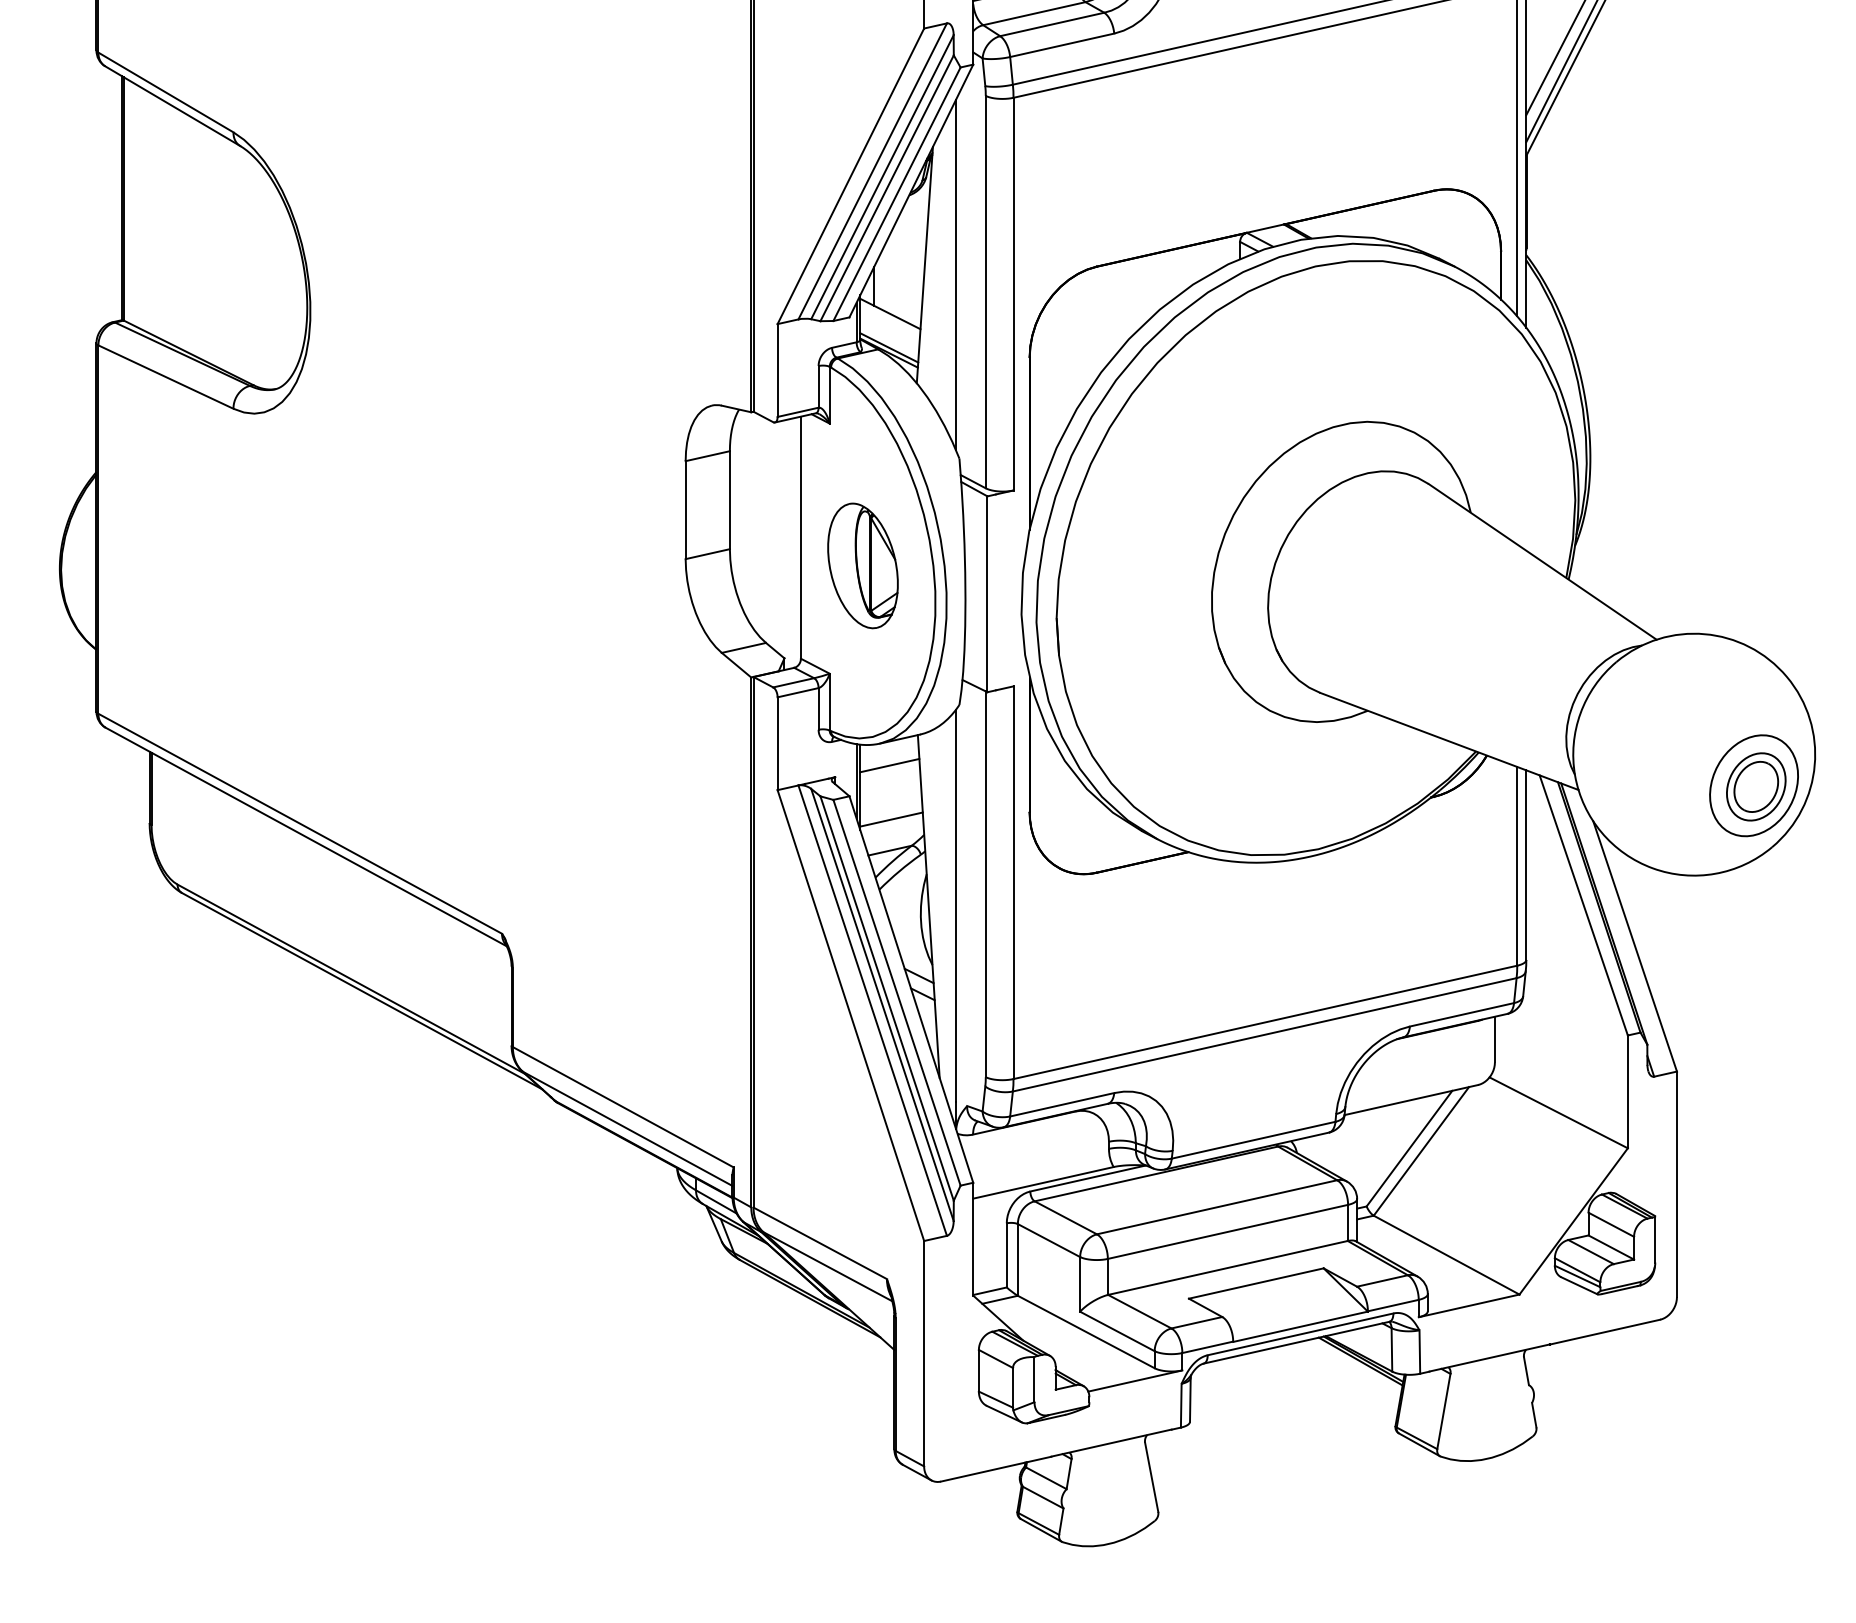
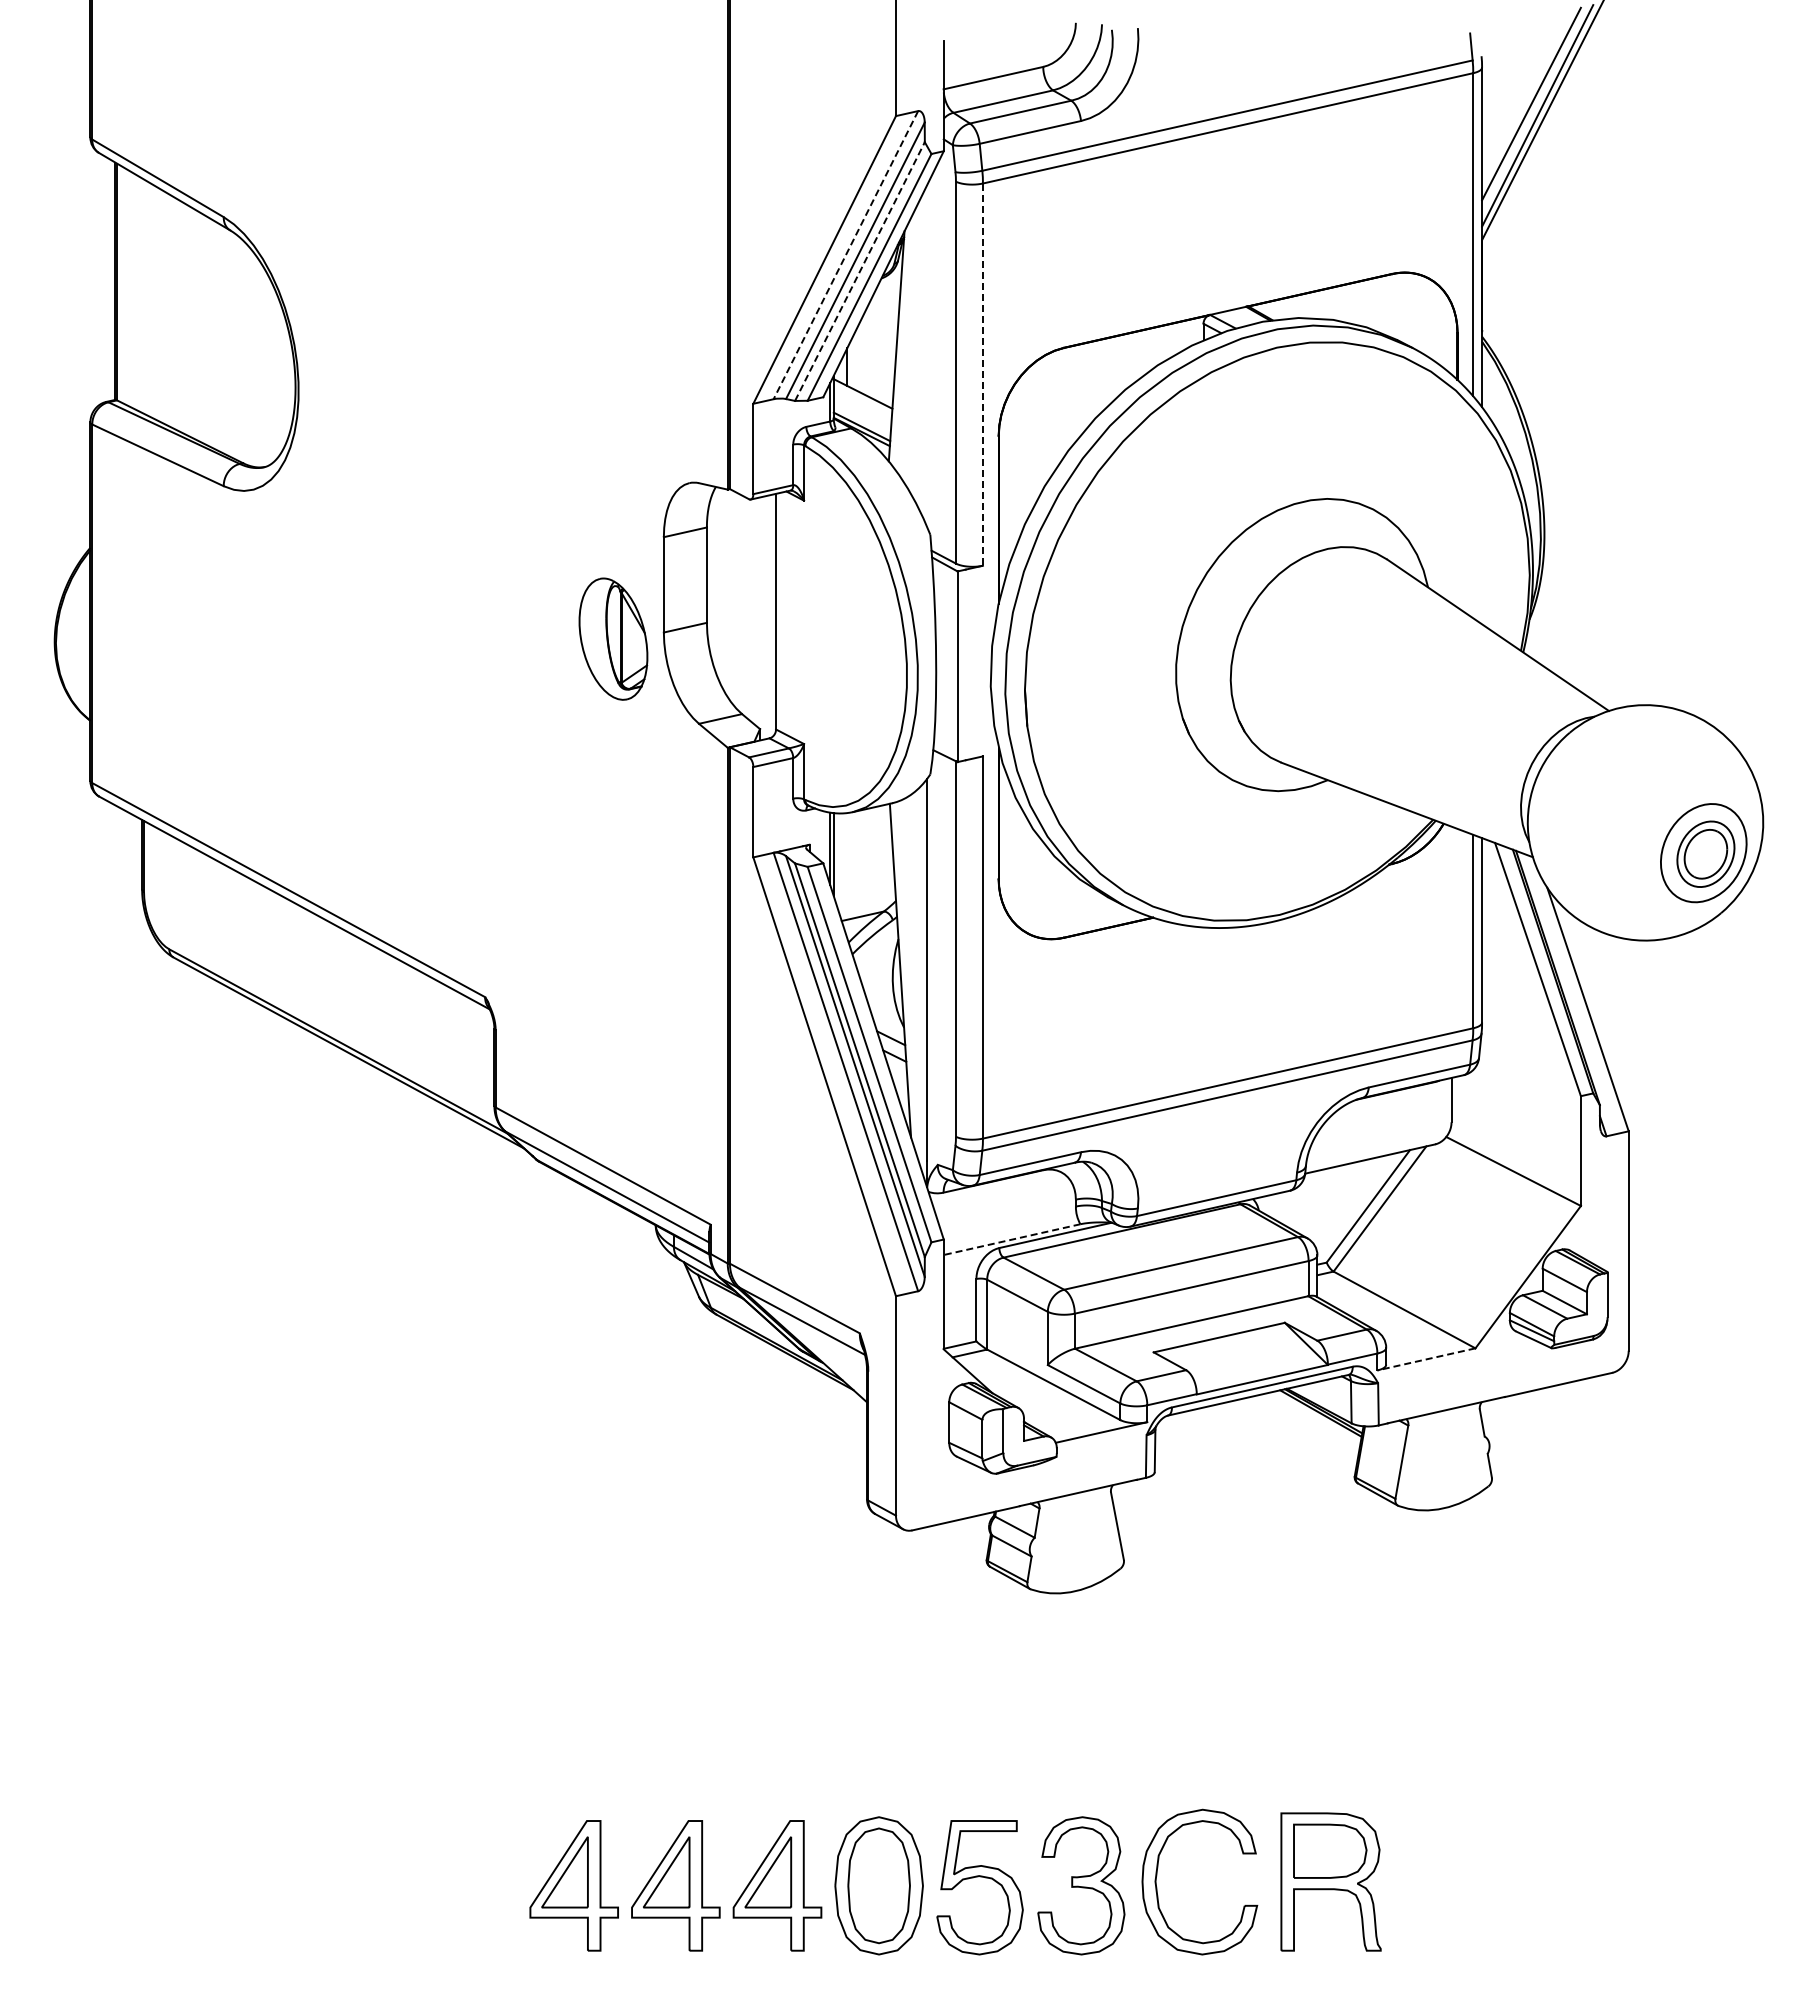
line: (872, 171) -> (845, 255), solid -> dashed
line: (886, 188) -> (859, 271), solid -> dashed
line: (956, 274) -> (927, 355), removed
line: (1013, 295) -> (982, 375), solid -> dashed
part: (863, 565) -> (613, 638), moved
line: (889, 765) -> (862, 833), removed
line: (890, 819) -> (863, 885), removed
line: (1042, 1182) -> (1011, 1239), solid -> dashed
line: (1468, 1306) -> (1425, 1359), solid -> dashed

